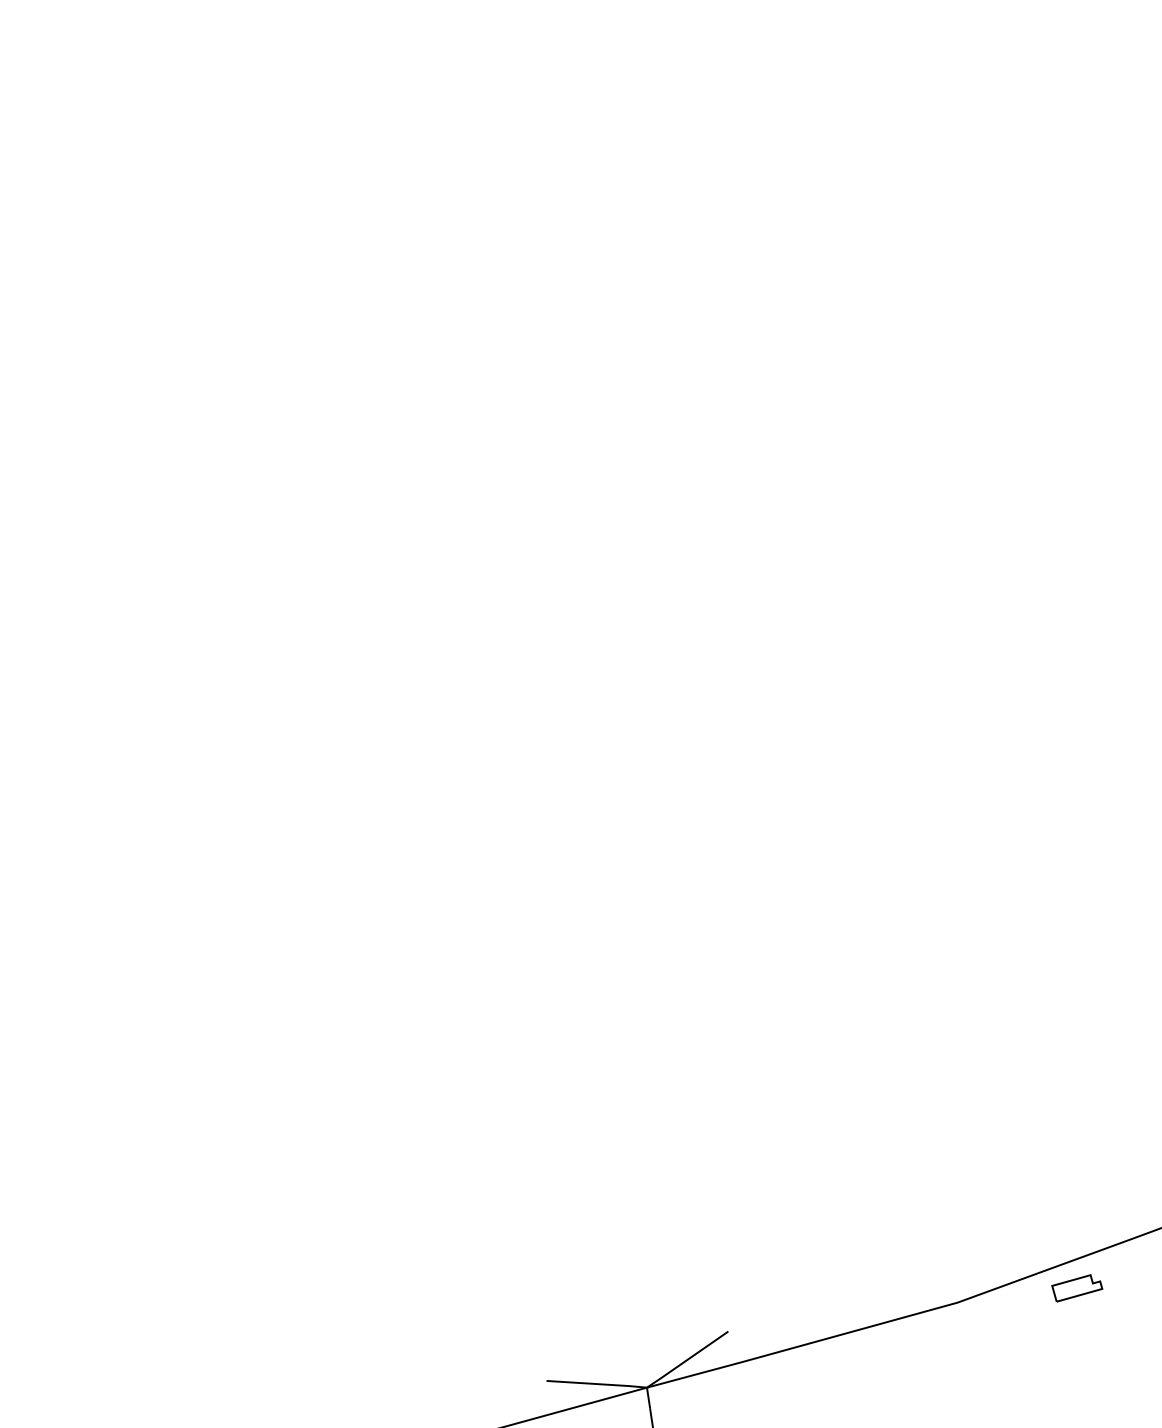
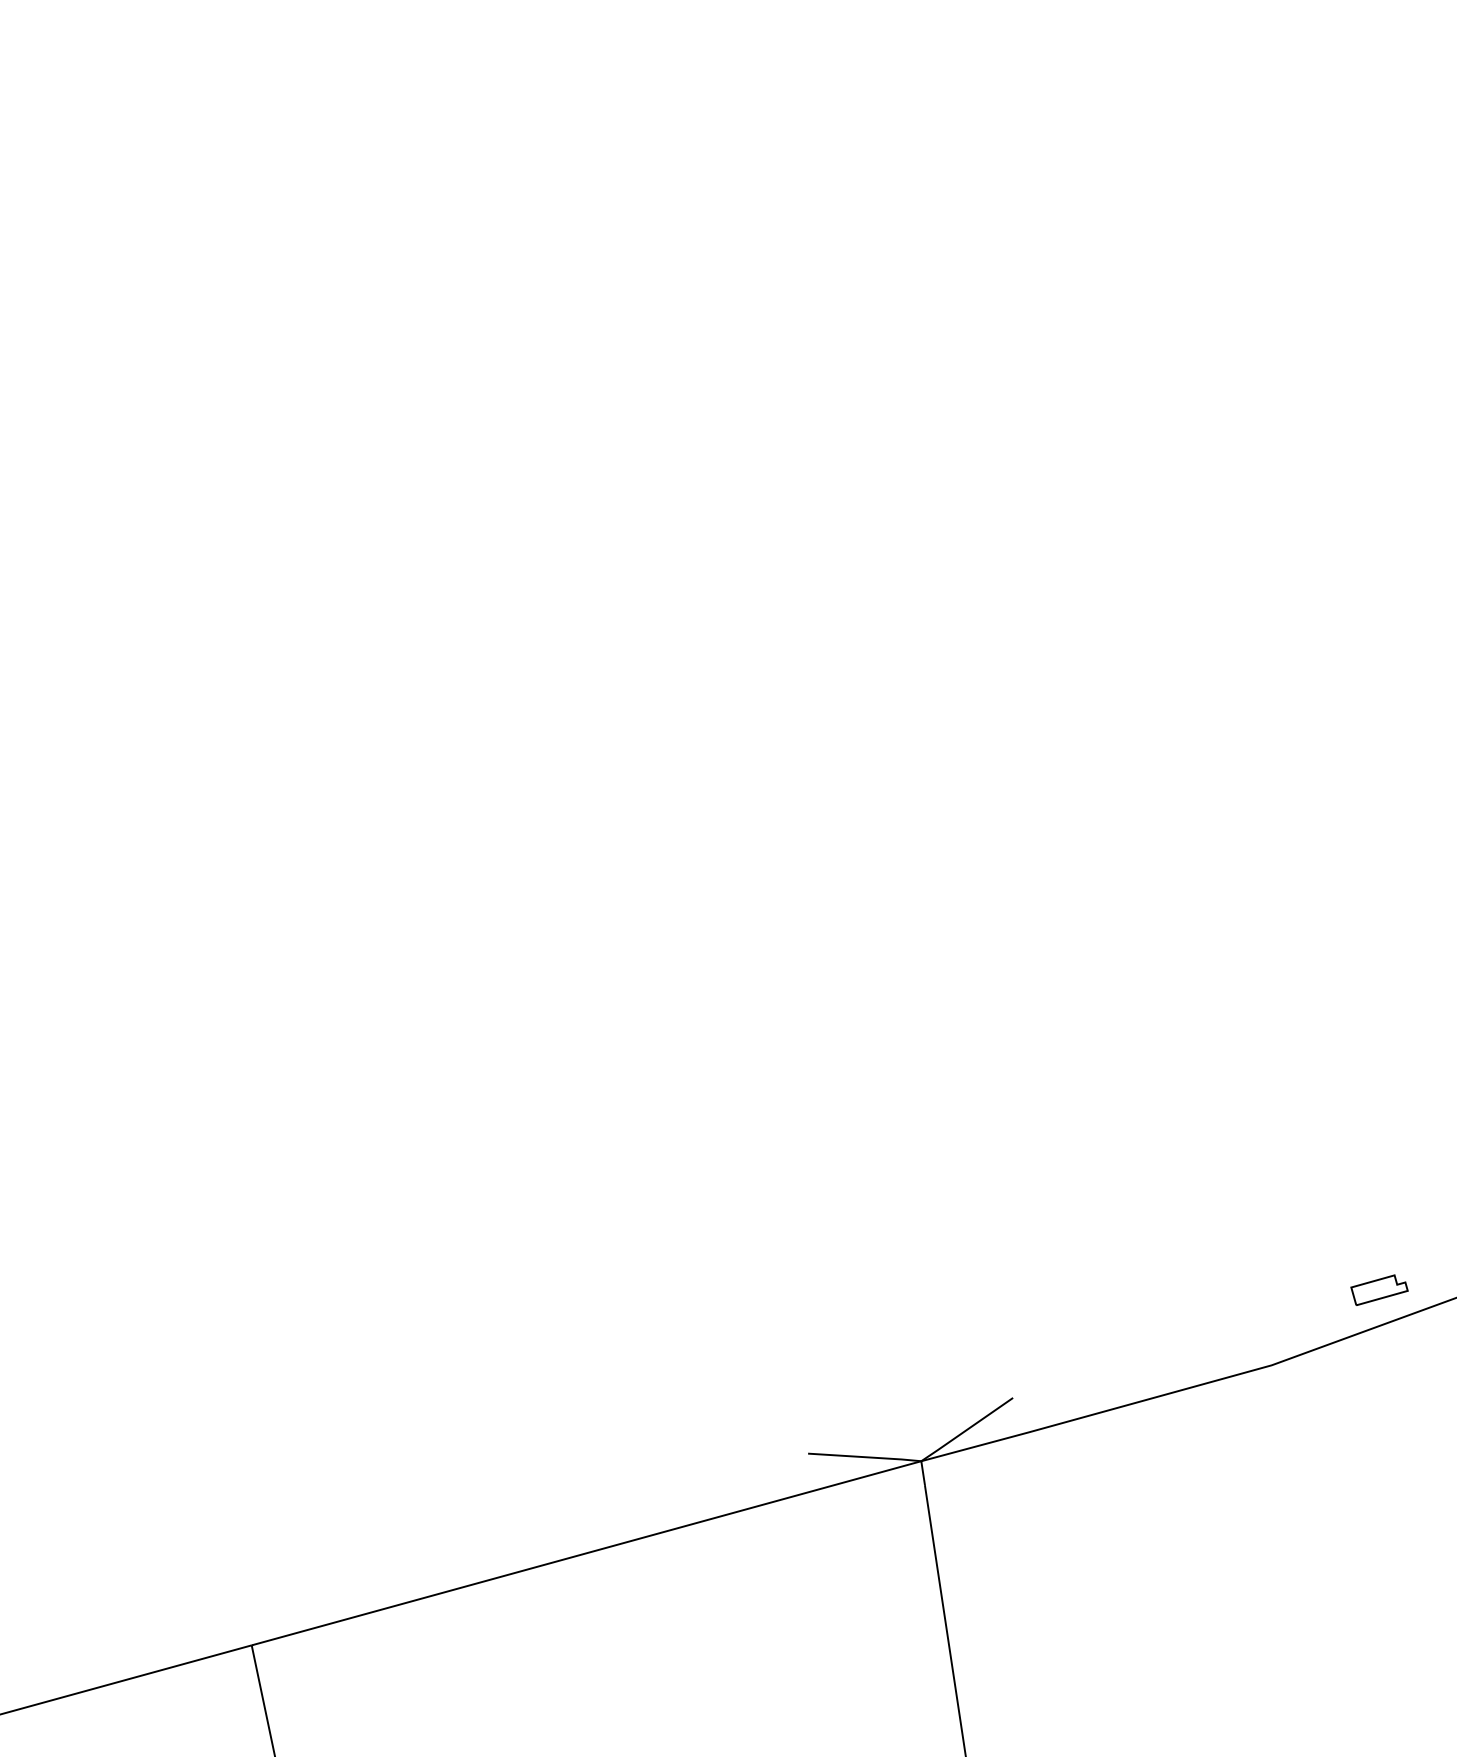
part: (1077, 1287) -> (1379, 1289), moved

